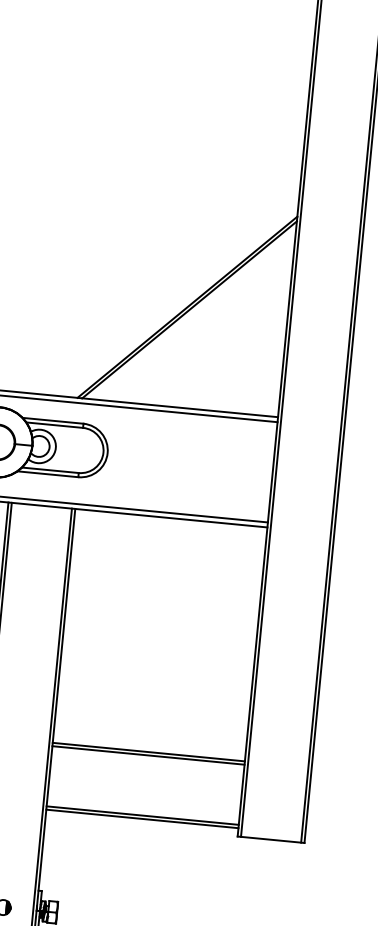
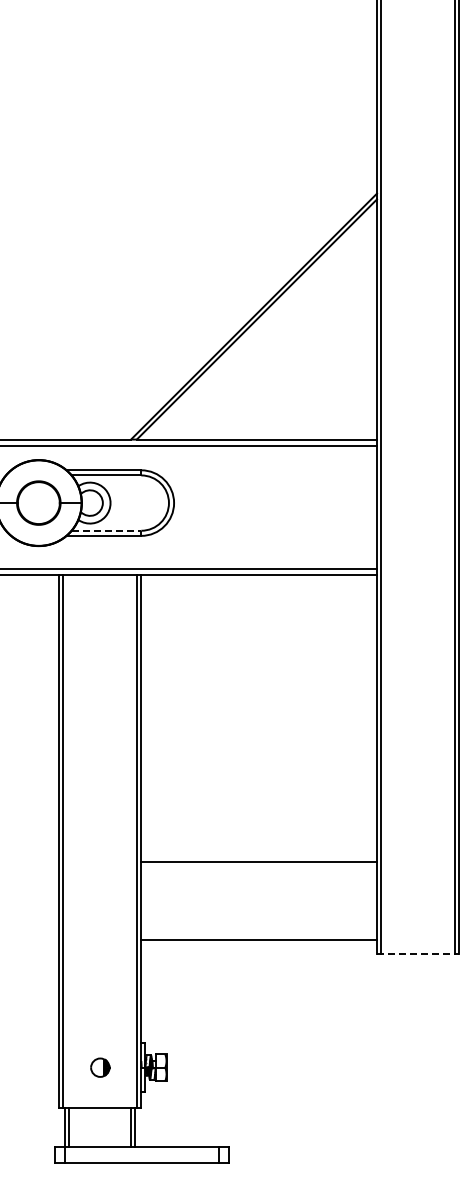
line: (50, 470) -> (106, 530), solid -> dashed
line: (148, 755) -> (259, 865), removed
line: (142, 818) -> (259, 943), removed
line: (270, 839) -> (417, 953), solid -> dashed

